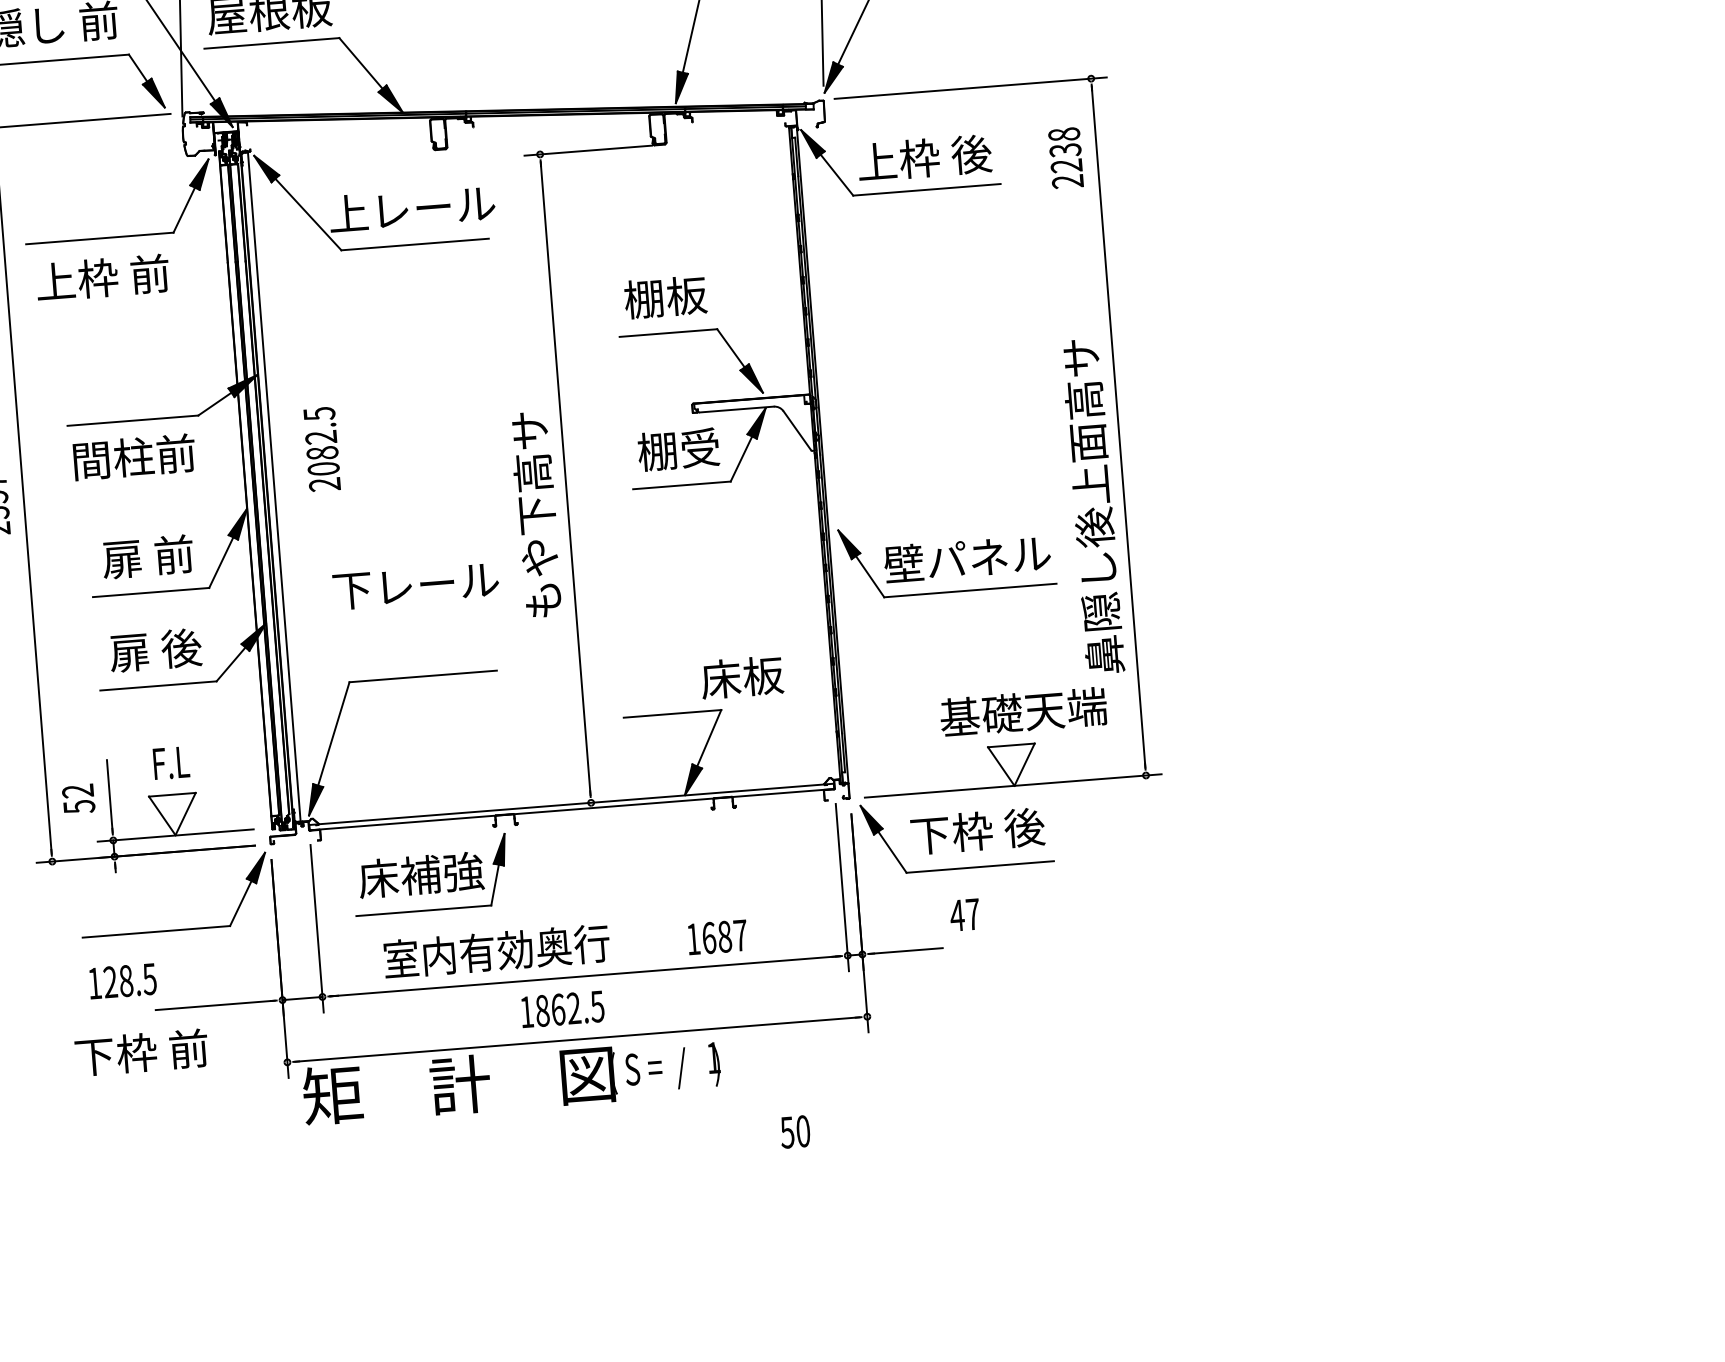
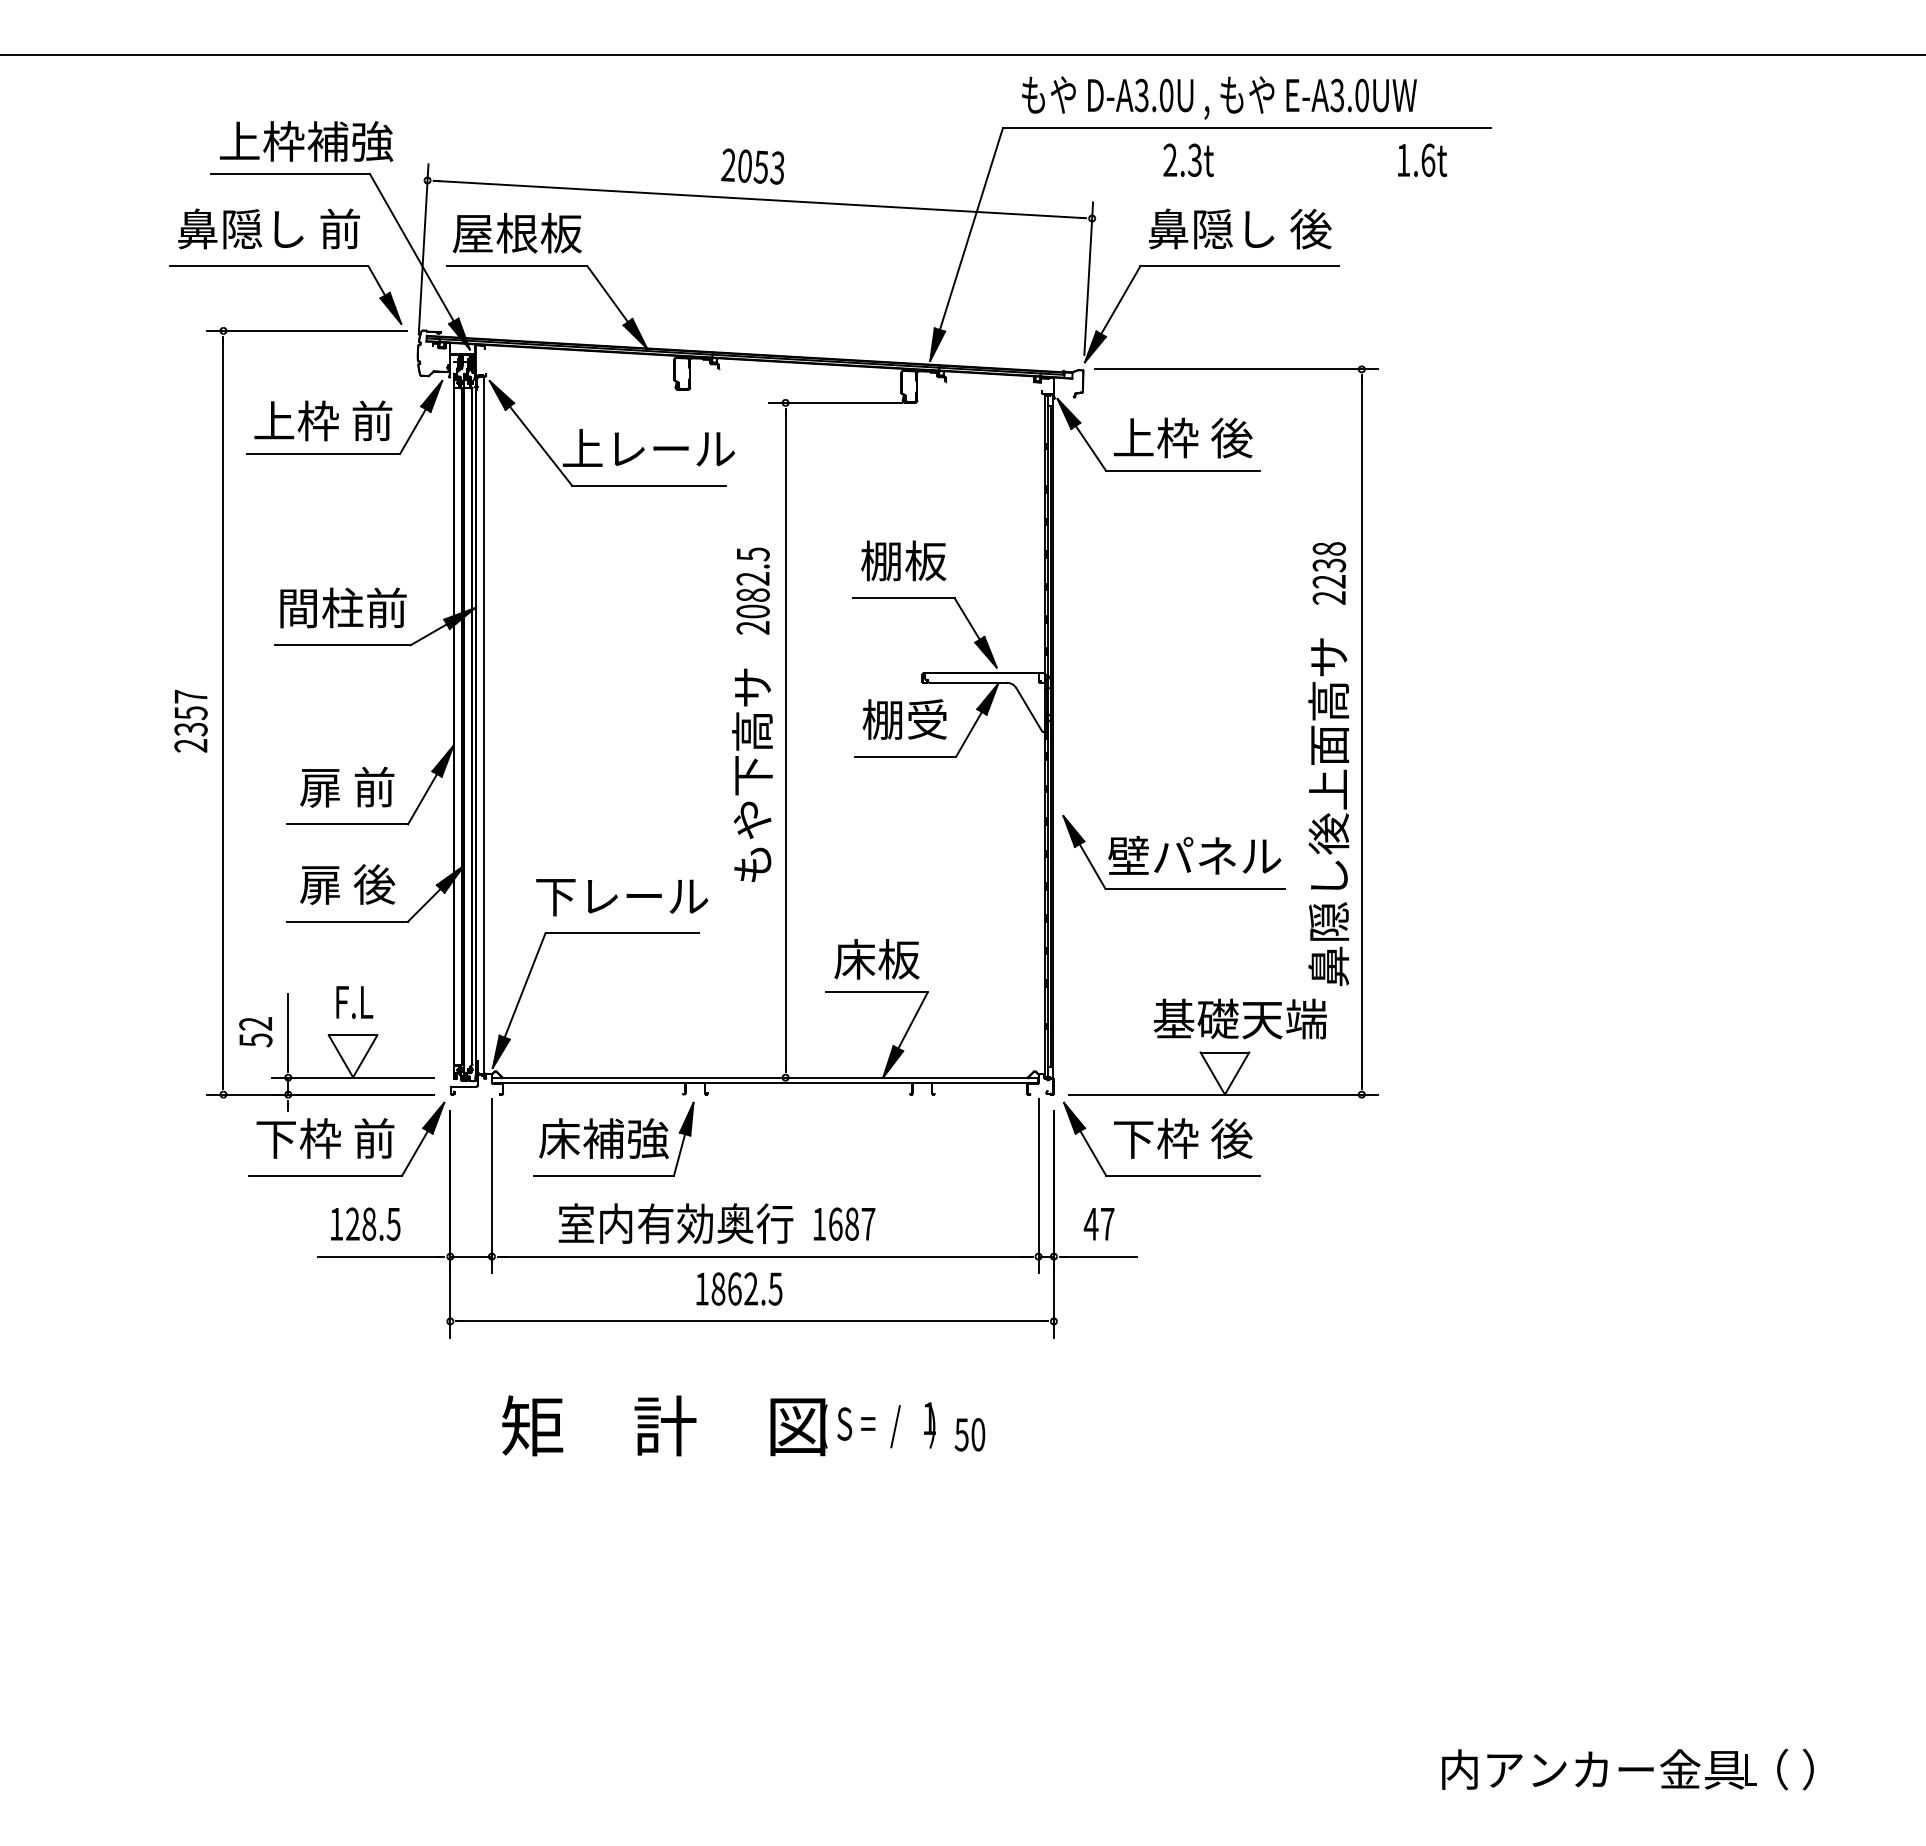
text: (1066, 158) -> (1329, 573), moved
text: (103, 277) -> (323, 420), moved
text: (321, 448) -> (752, 590), moved
text: (134, 456) -> (343, 607), moved
text: (416, 586) -> (622, 897), moved
text: (741, 677) -> (876, 959), moved
text: (964, 915) -> (1098, 1224), moved
text: (717, 936) -> (844, 1223), moved
text: (122, 980) -> (365, 1223), moved
text: (141, 1052) -> (325, 1138), moved
text: (511, 1080) -> (718, 1425), moved

